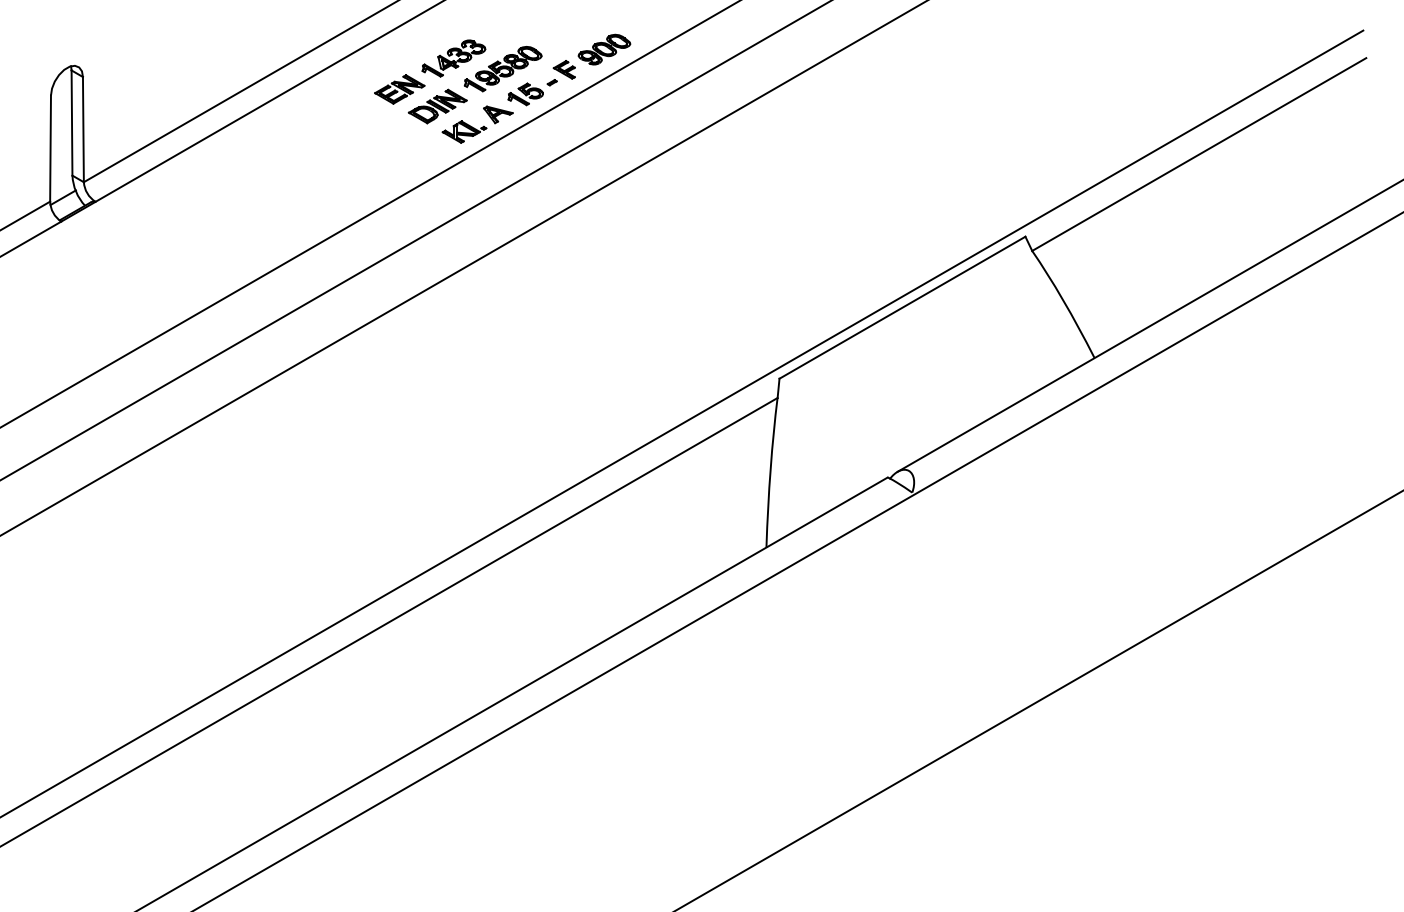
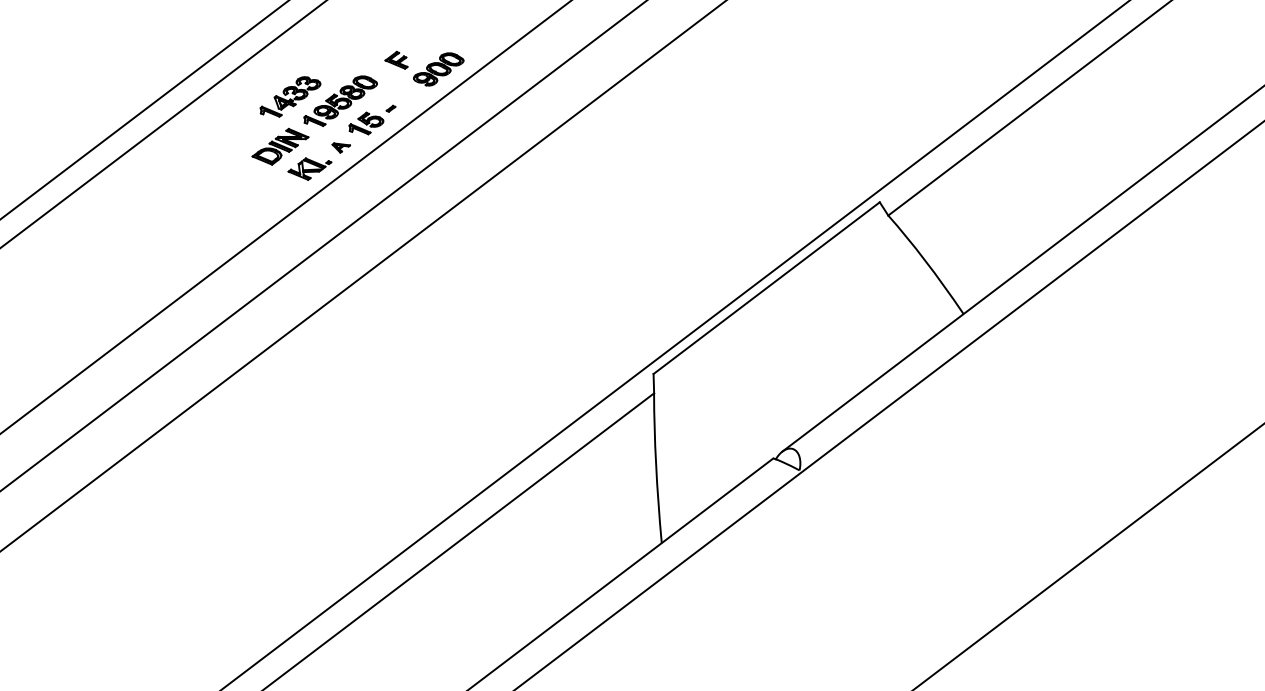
part: (563, 69) -> (395, 60), moved
part: (399, 89) -> (240, 134), removed
part: (498, 114) -> (341, 147), size x0.6

